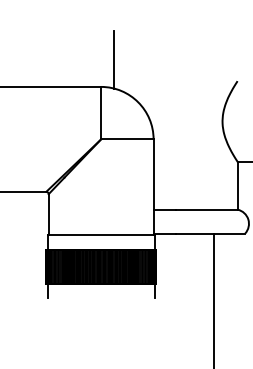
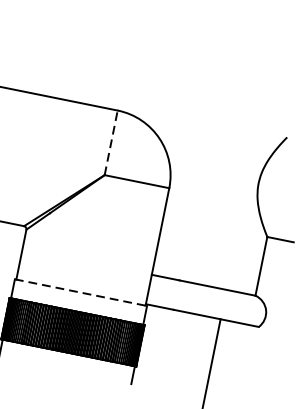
line: (114, 59) -> (140, 80), removed
line: (101, 112) -> (111, 142), solid -> dashed
line: (101, 234) -> (81, 292), solid -> dashed

